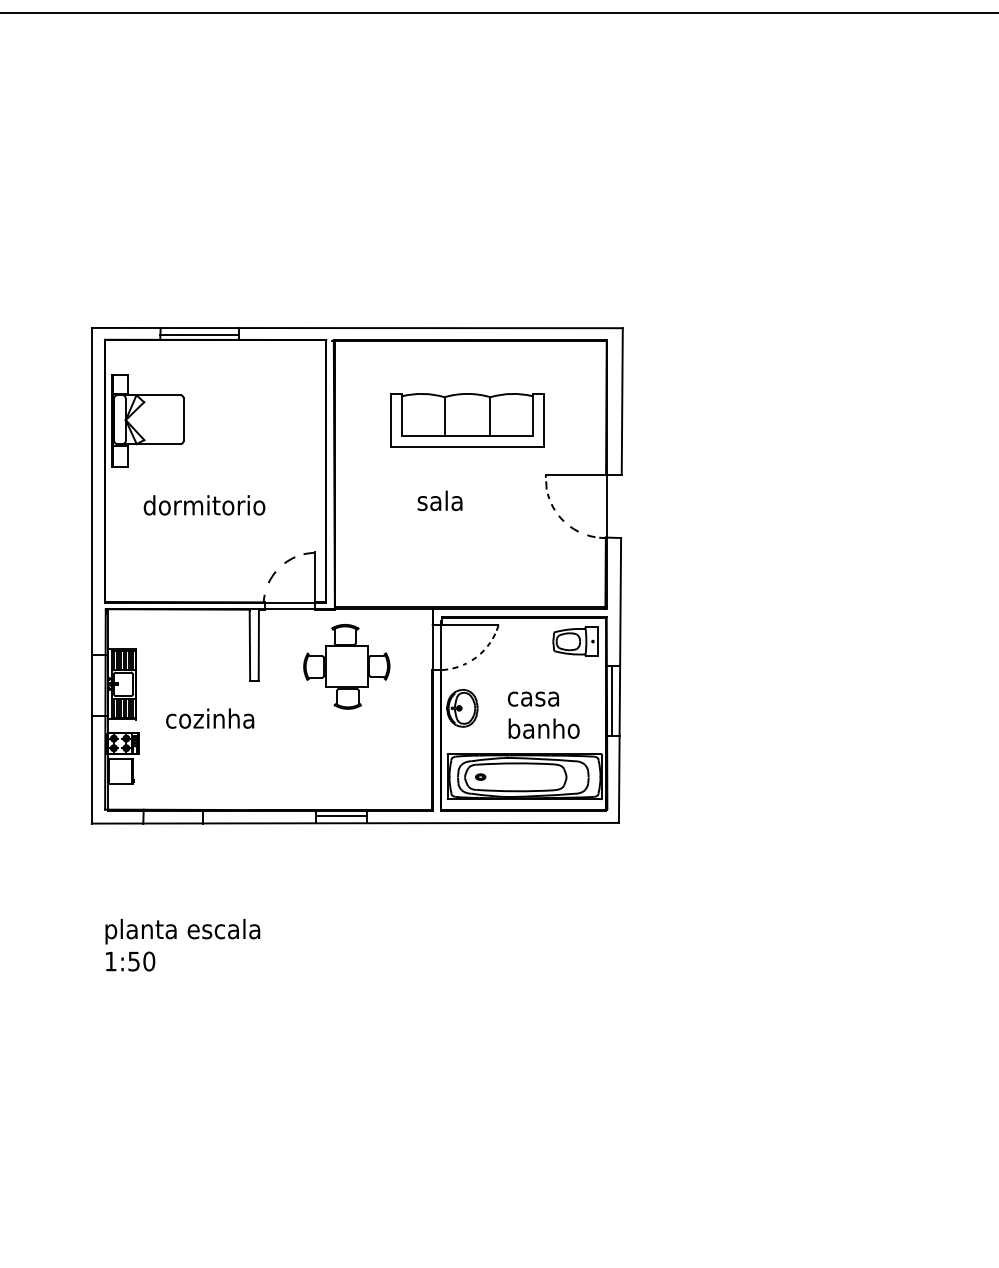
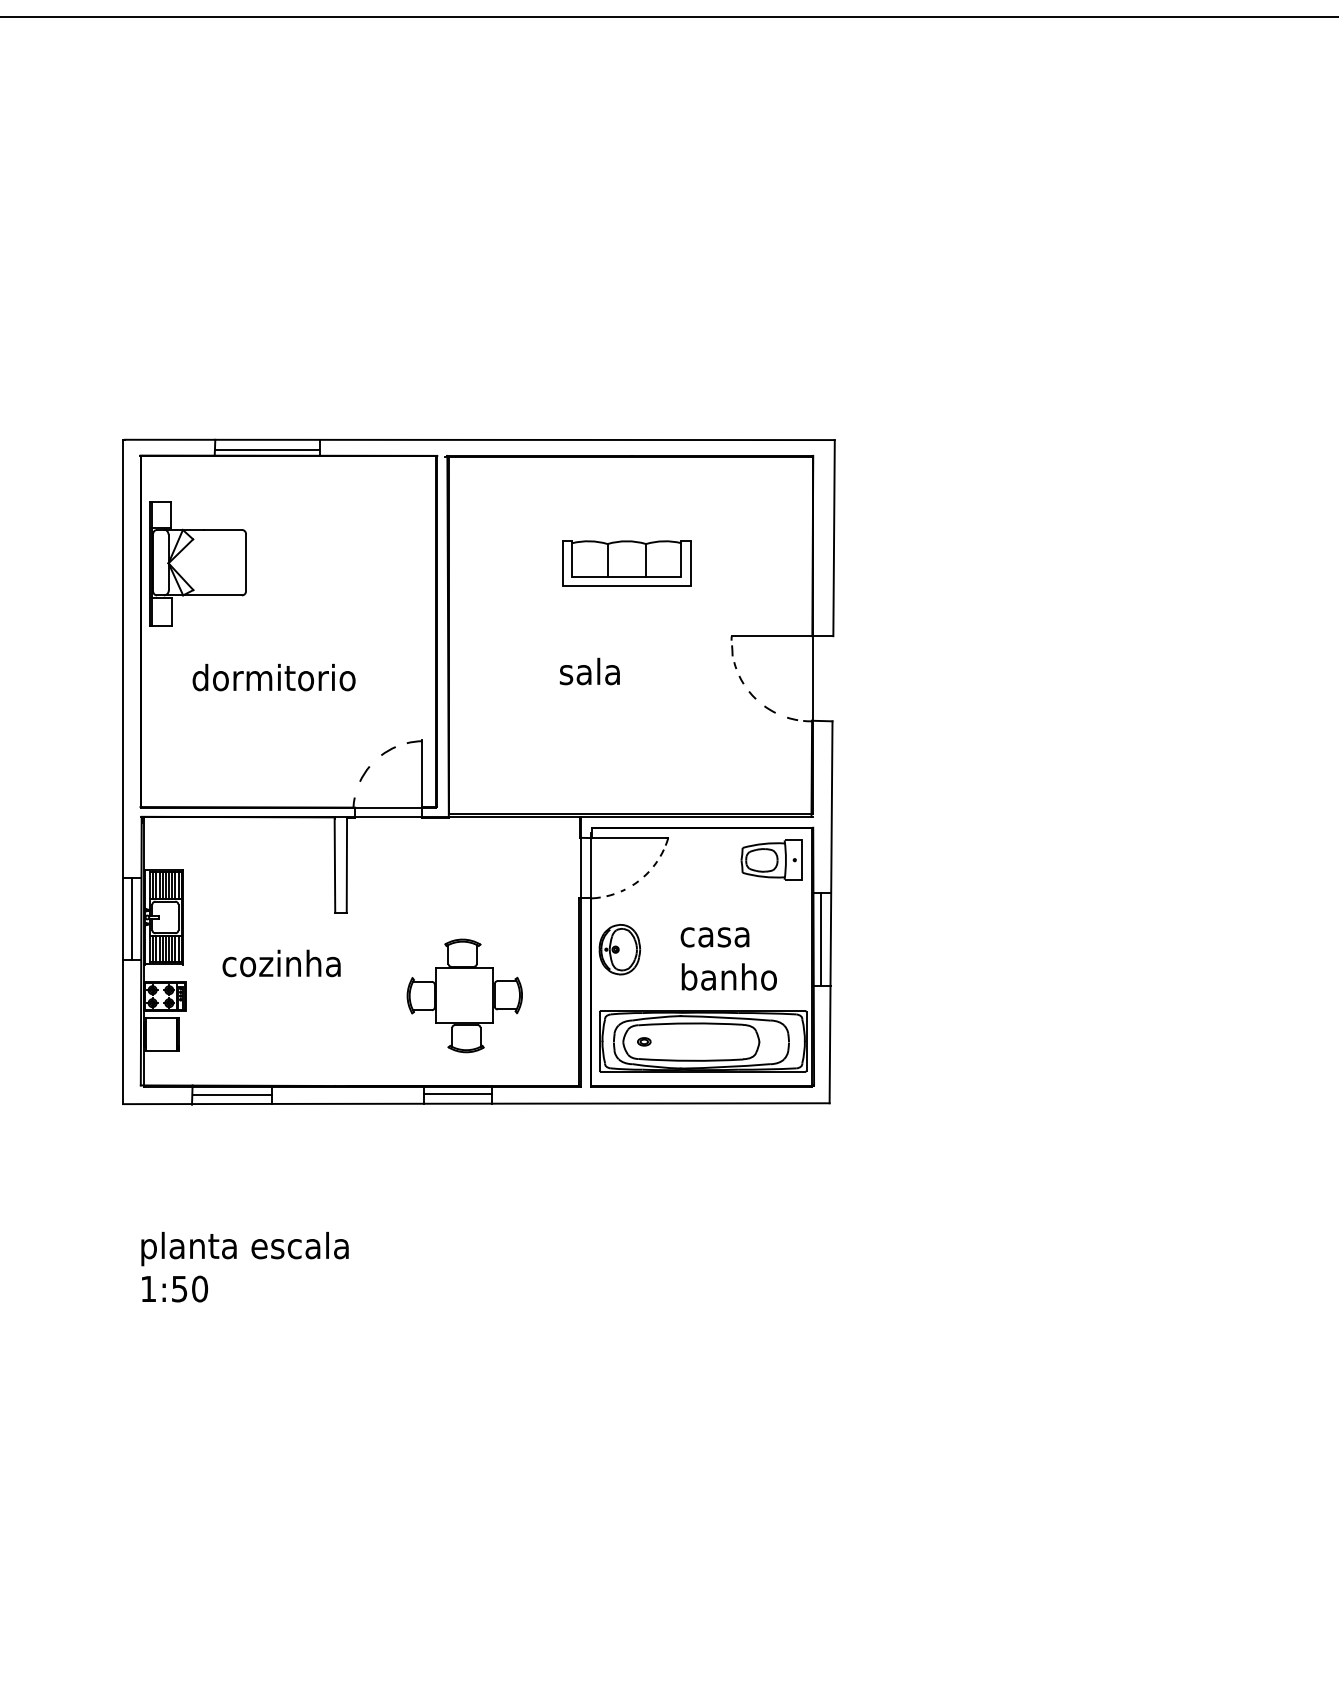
part: (467, 419) -> (626, 562), size x0.62
part: (346, 666) -> (464, 995), moved
line: (98, 685) -> (131, 919), added
line: (172, 816) -> (231, 1094), added

